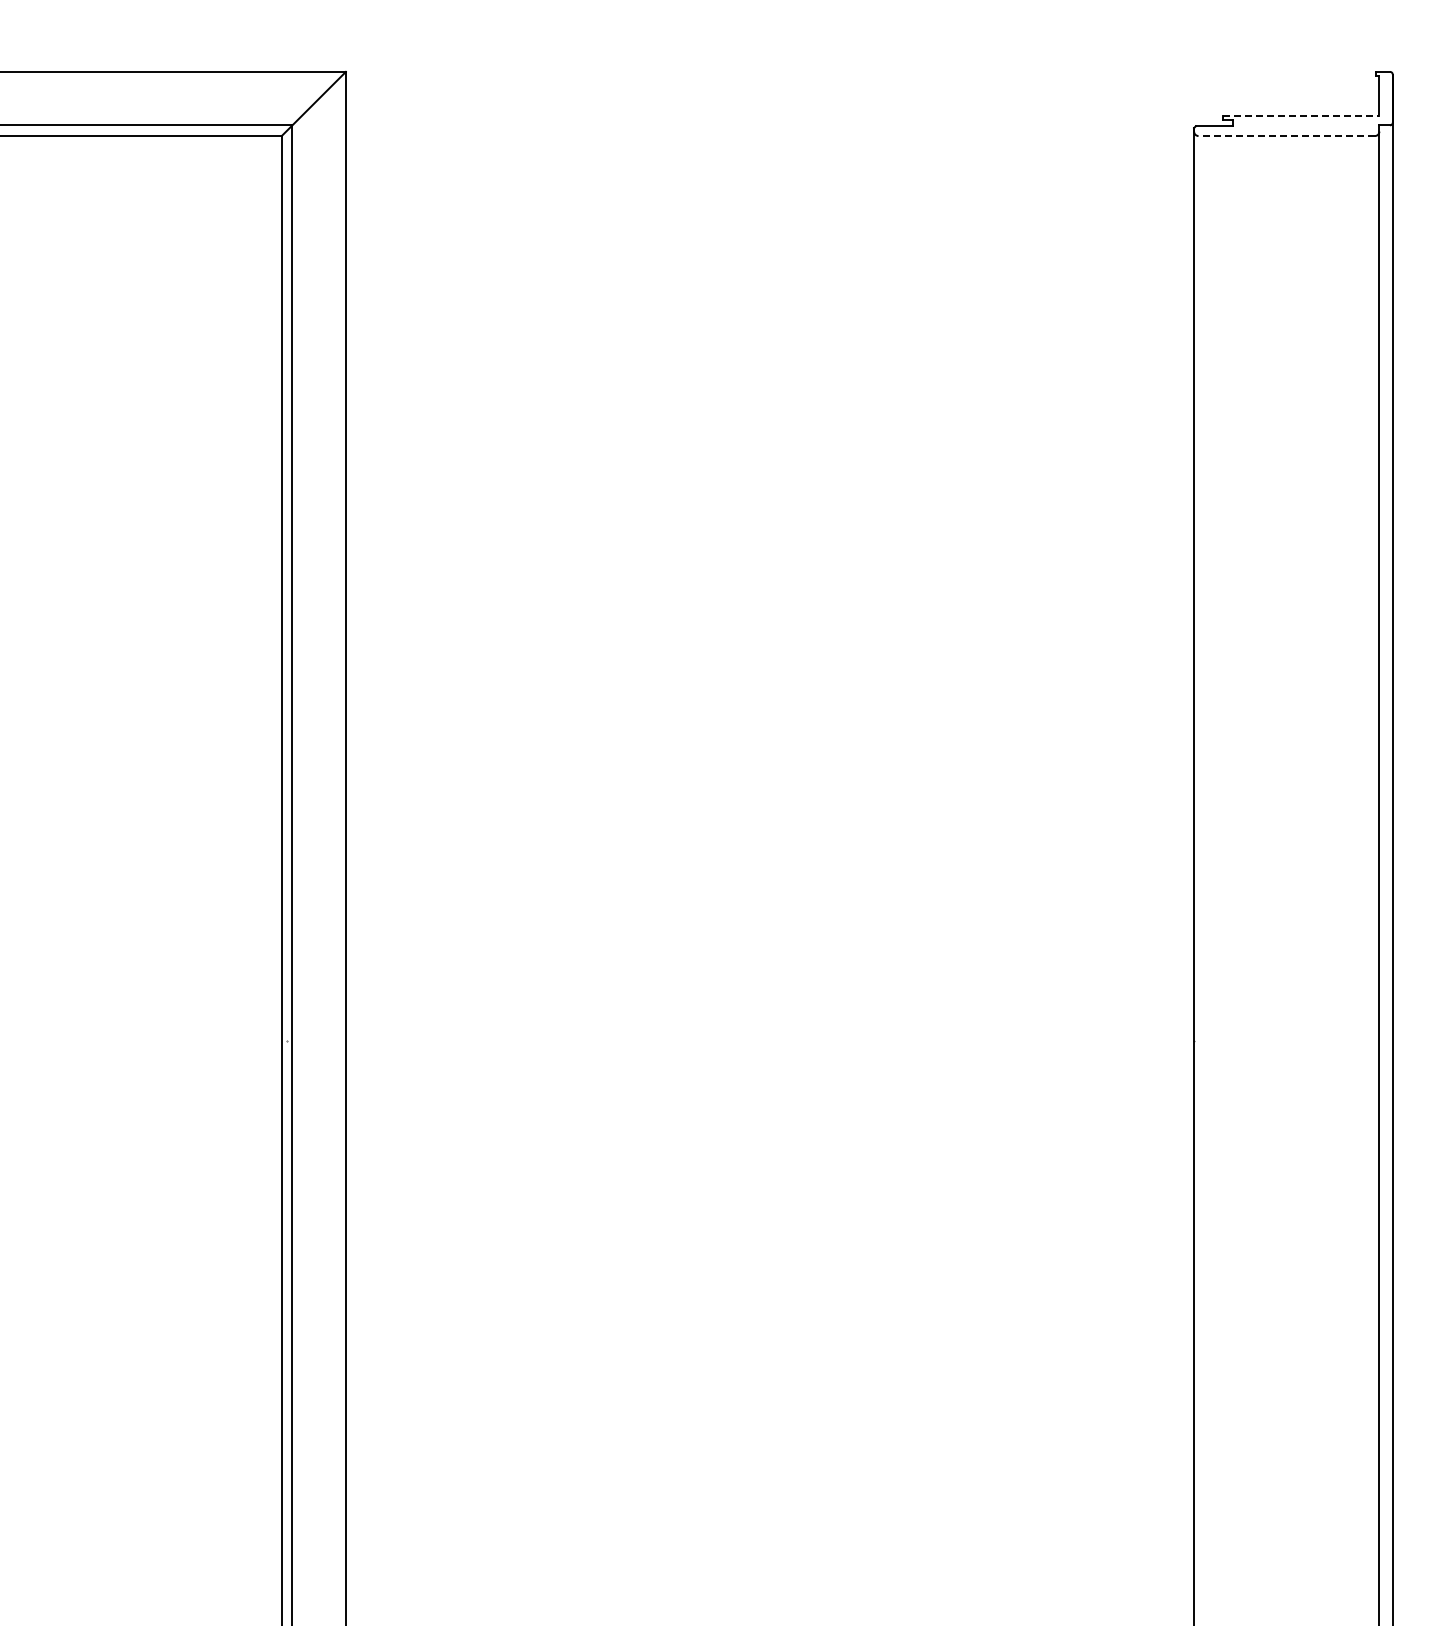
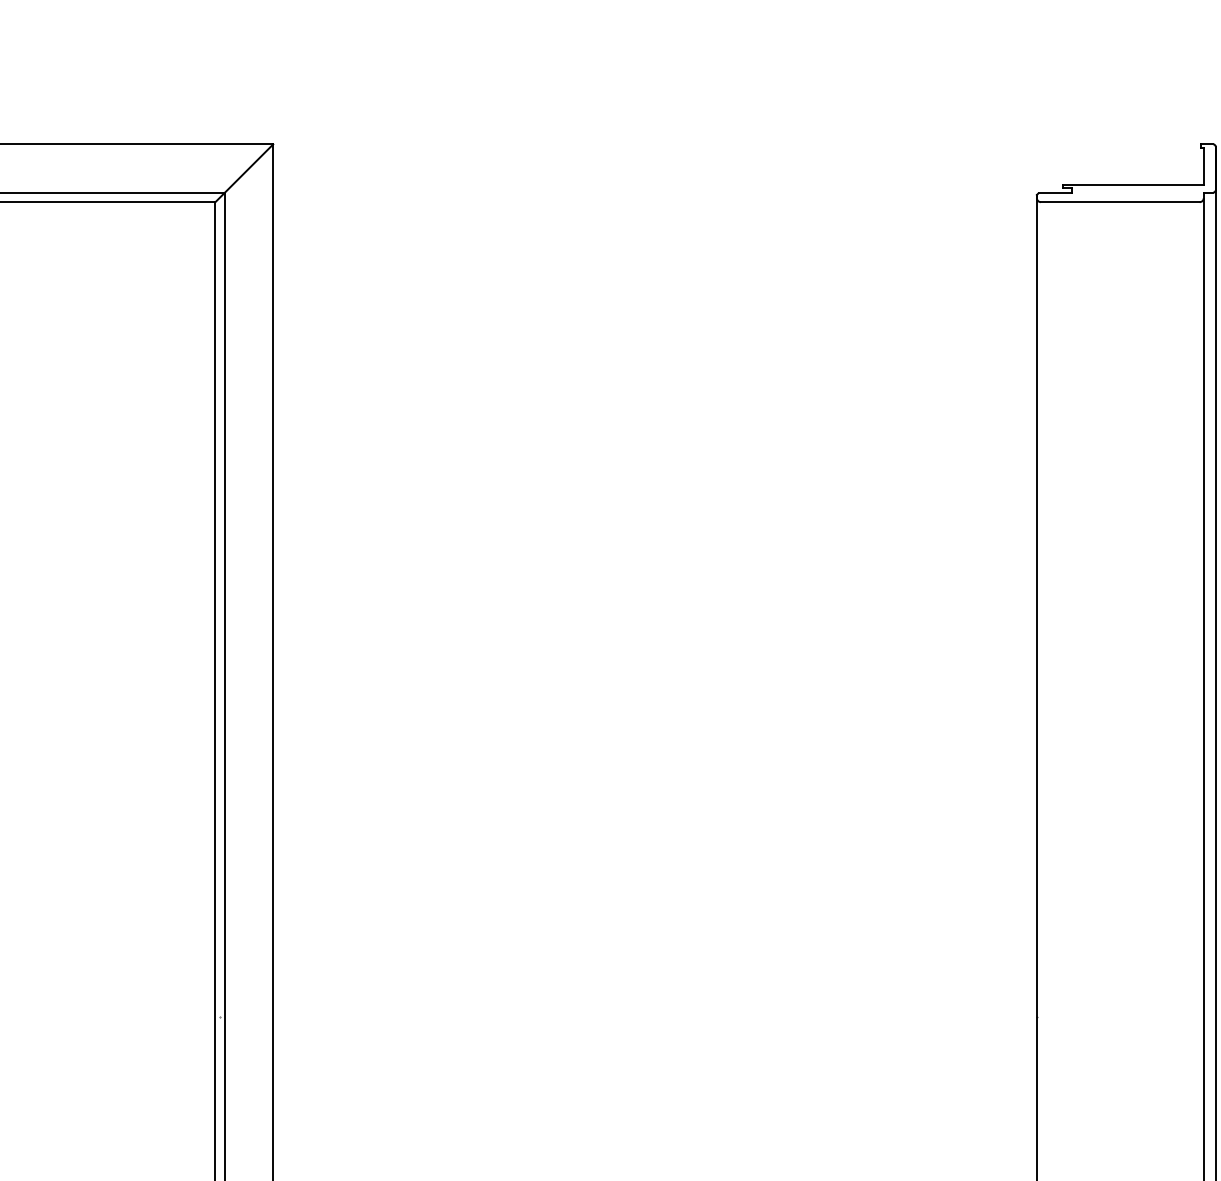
line: (1301, 116) -> (1133, 184), dashed -> solid
line: (1286, 136) -> (1120, 202), dashed -> solid

